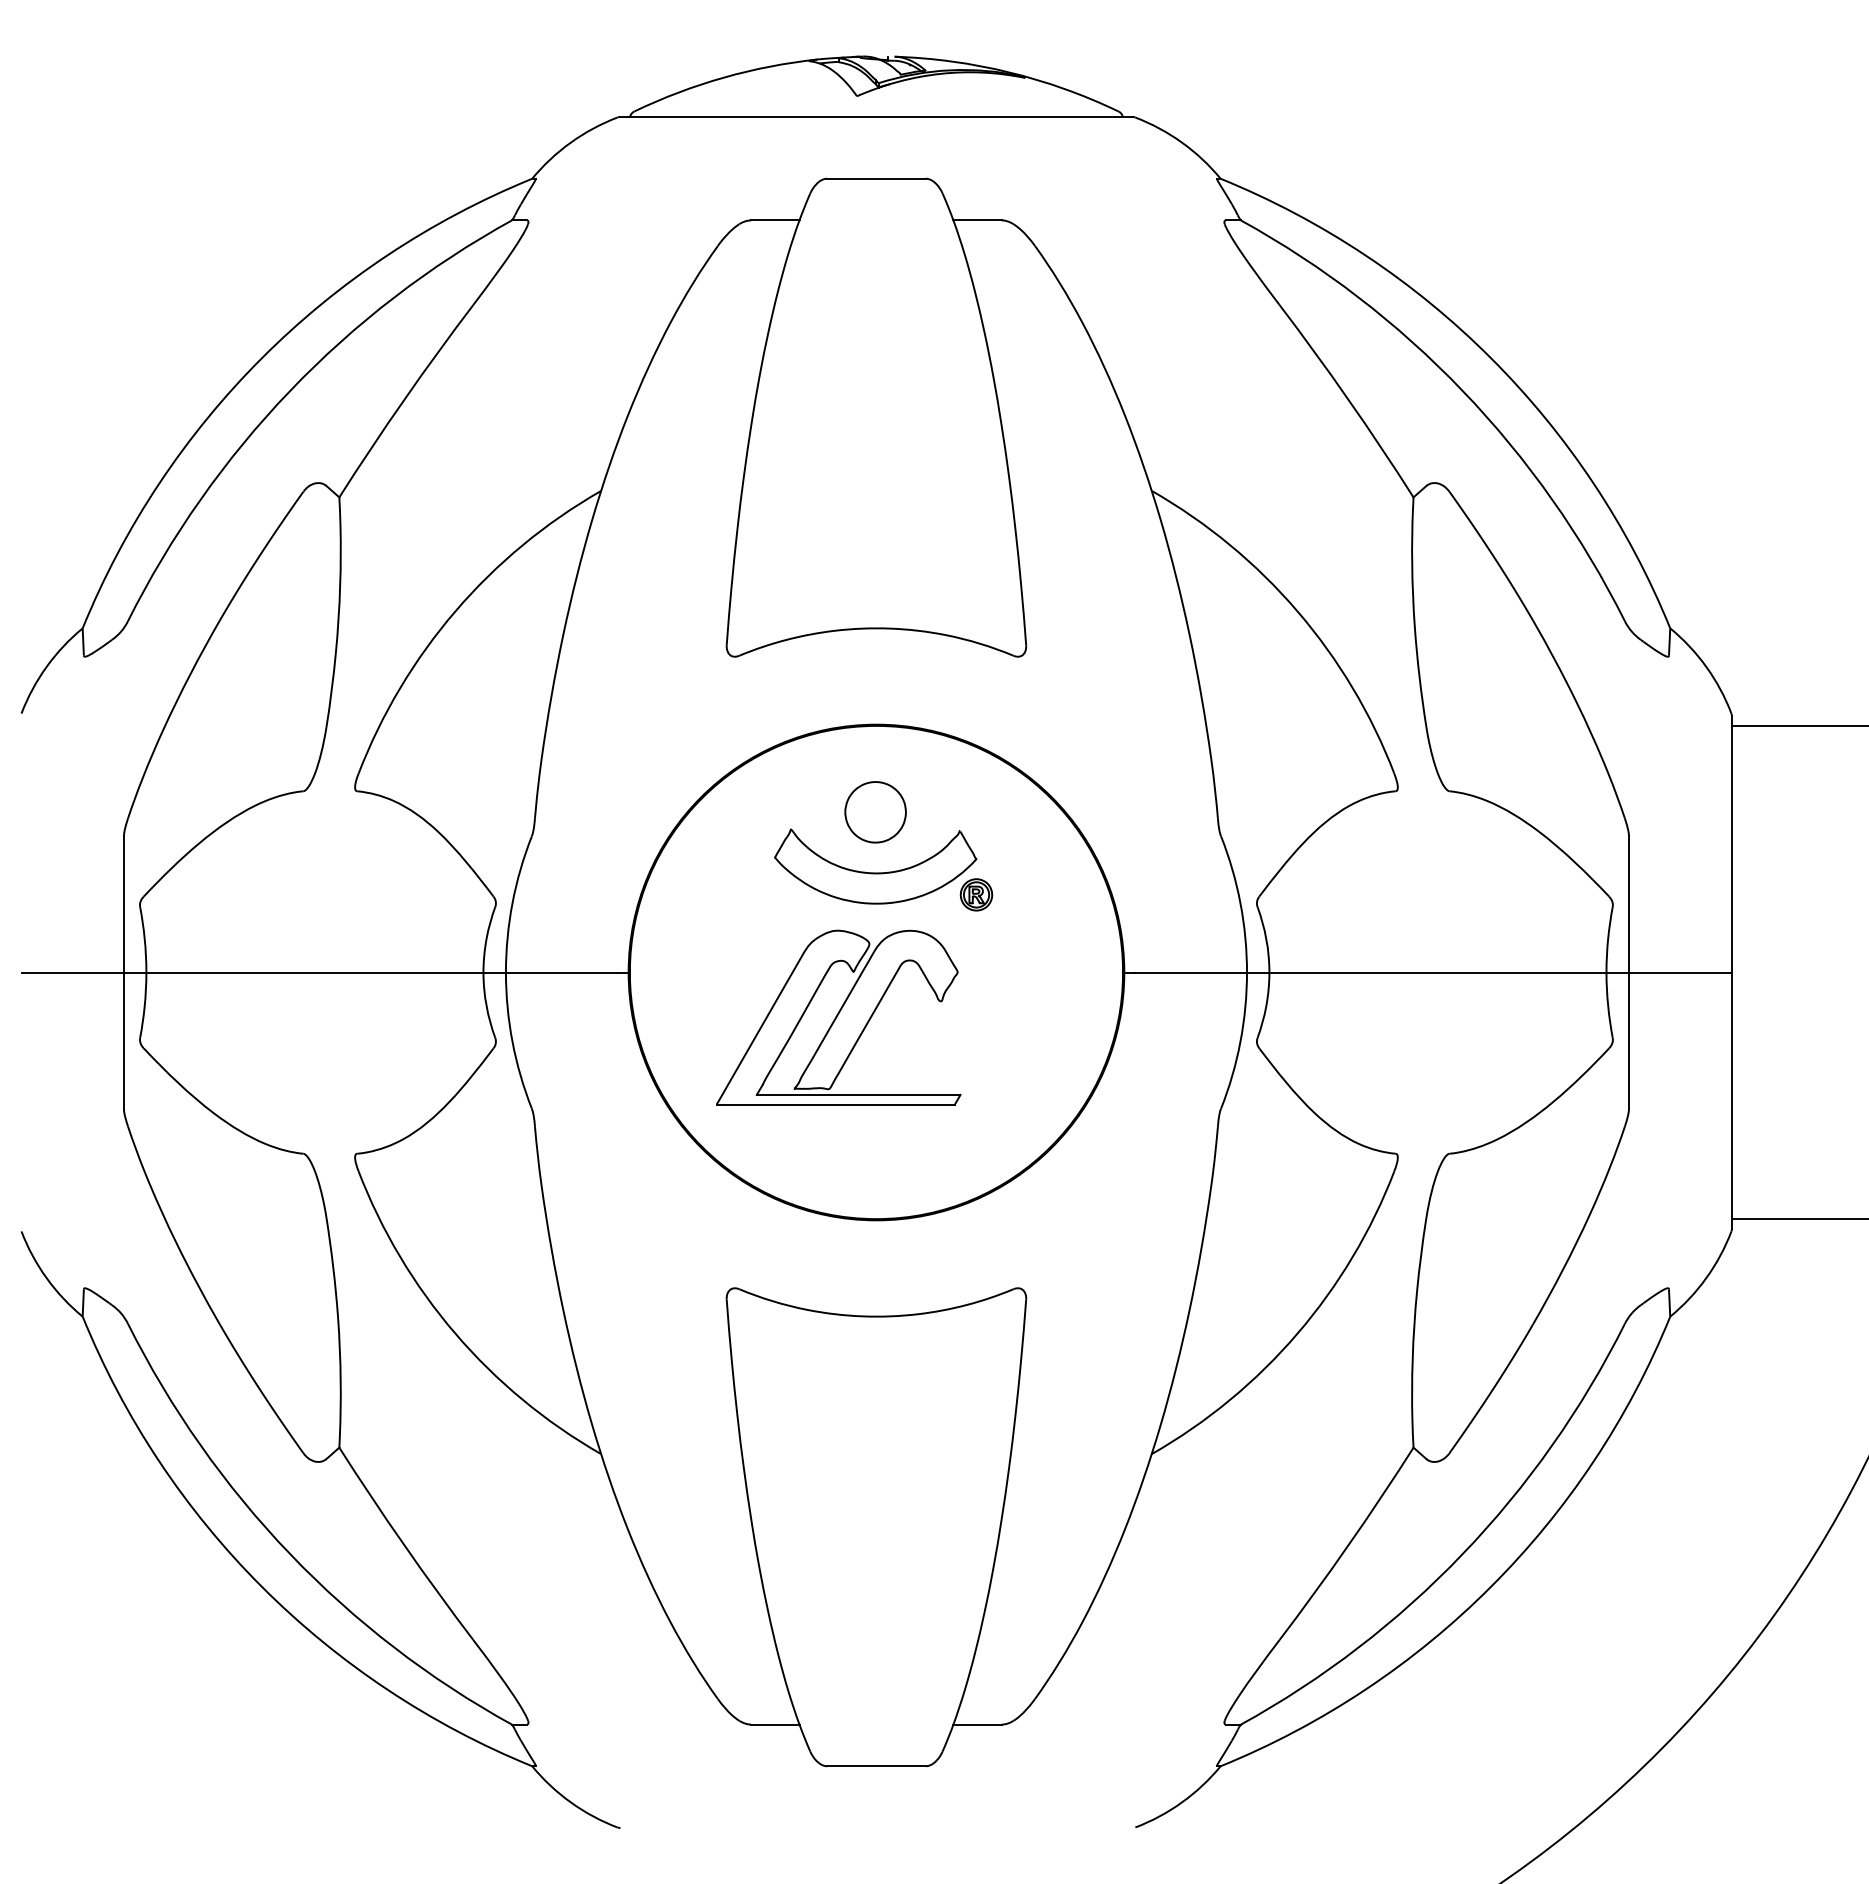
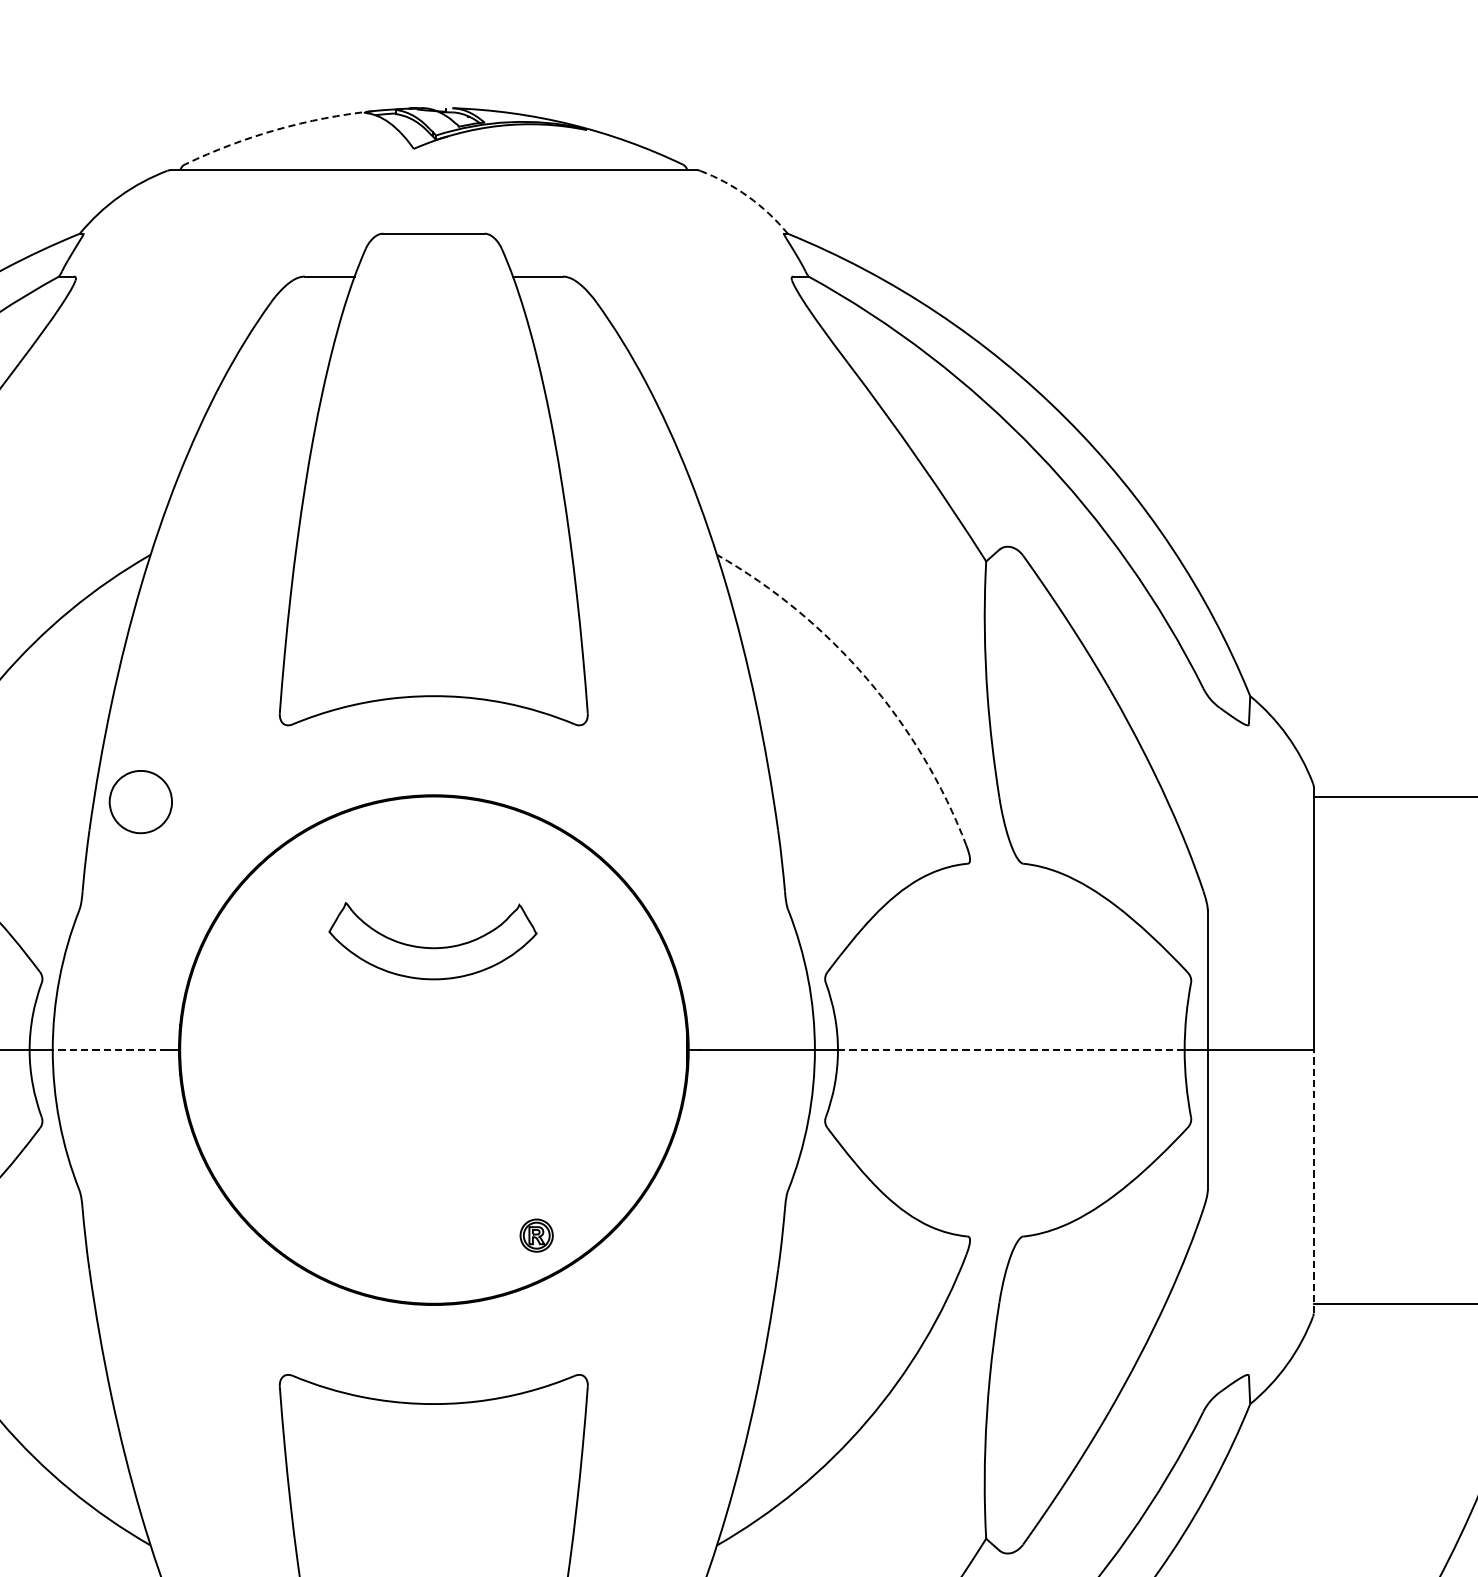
arc: (723, 77) -> (276, 129), solid -> dashed
arc: (1182, 142) -> (748, 196), solid -> dashed
arc: (1297, 611) -> (866, 678), solid -> dashed
part: (875, 812) -> (140, 802), moved
part: (976, 894) -> (536, 1235), moved
line: (561, 972) -> (109, 1050), solid -> dashed
line: (1437, 972) -> (1010, 1050), solid -> dashed
part: (838, 1017) -> (394, 1096), removed
line: (1731, 1100) -> (1313, 1181), solid -> dashed

